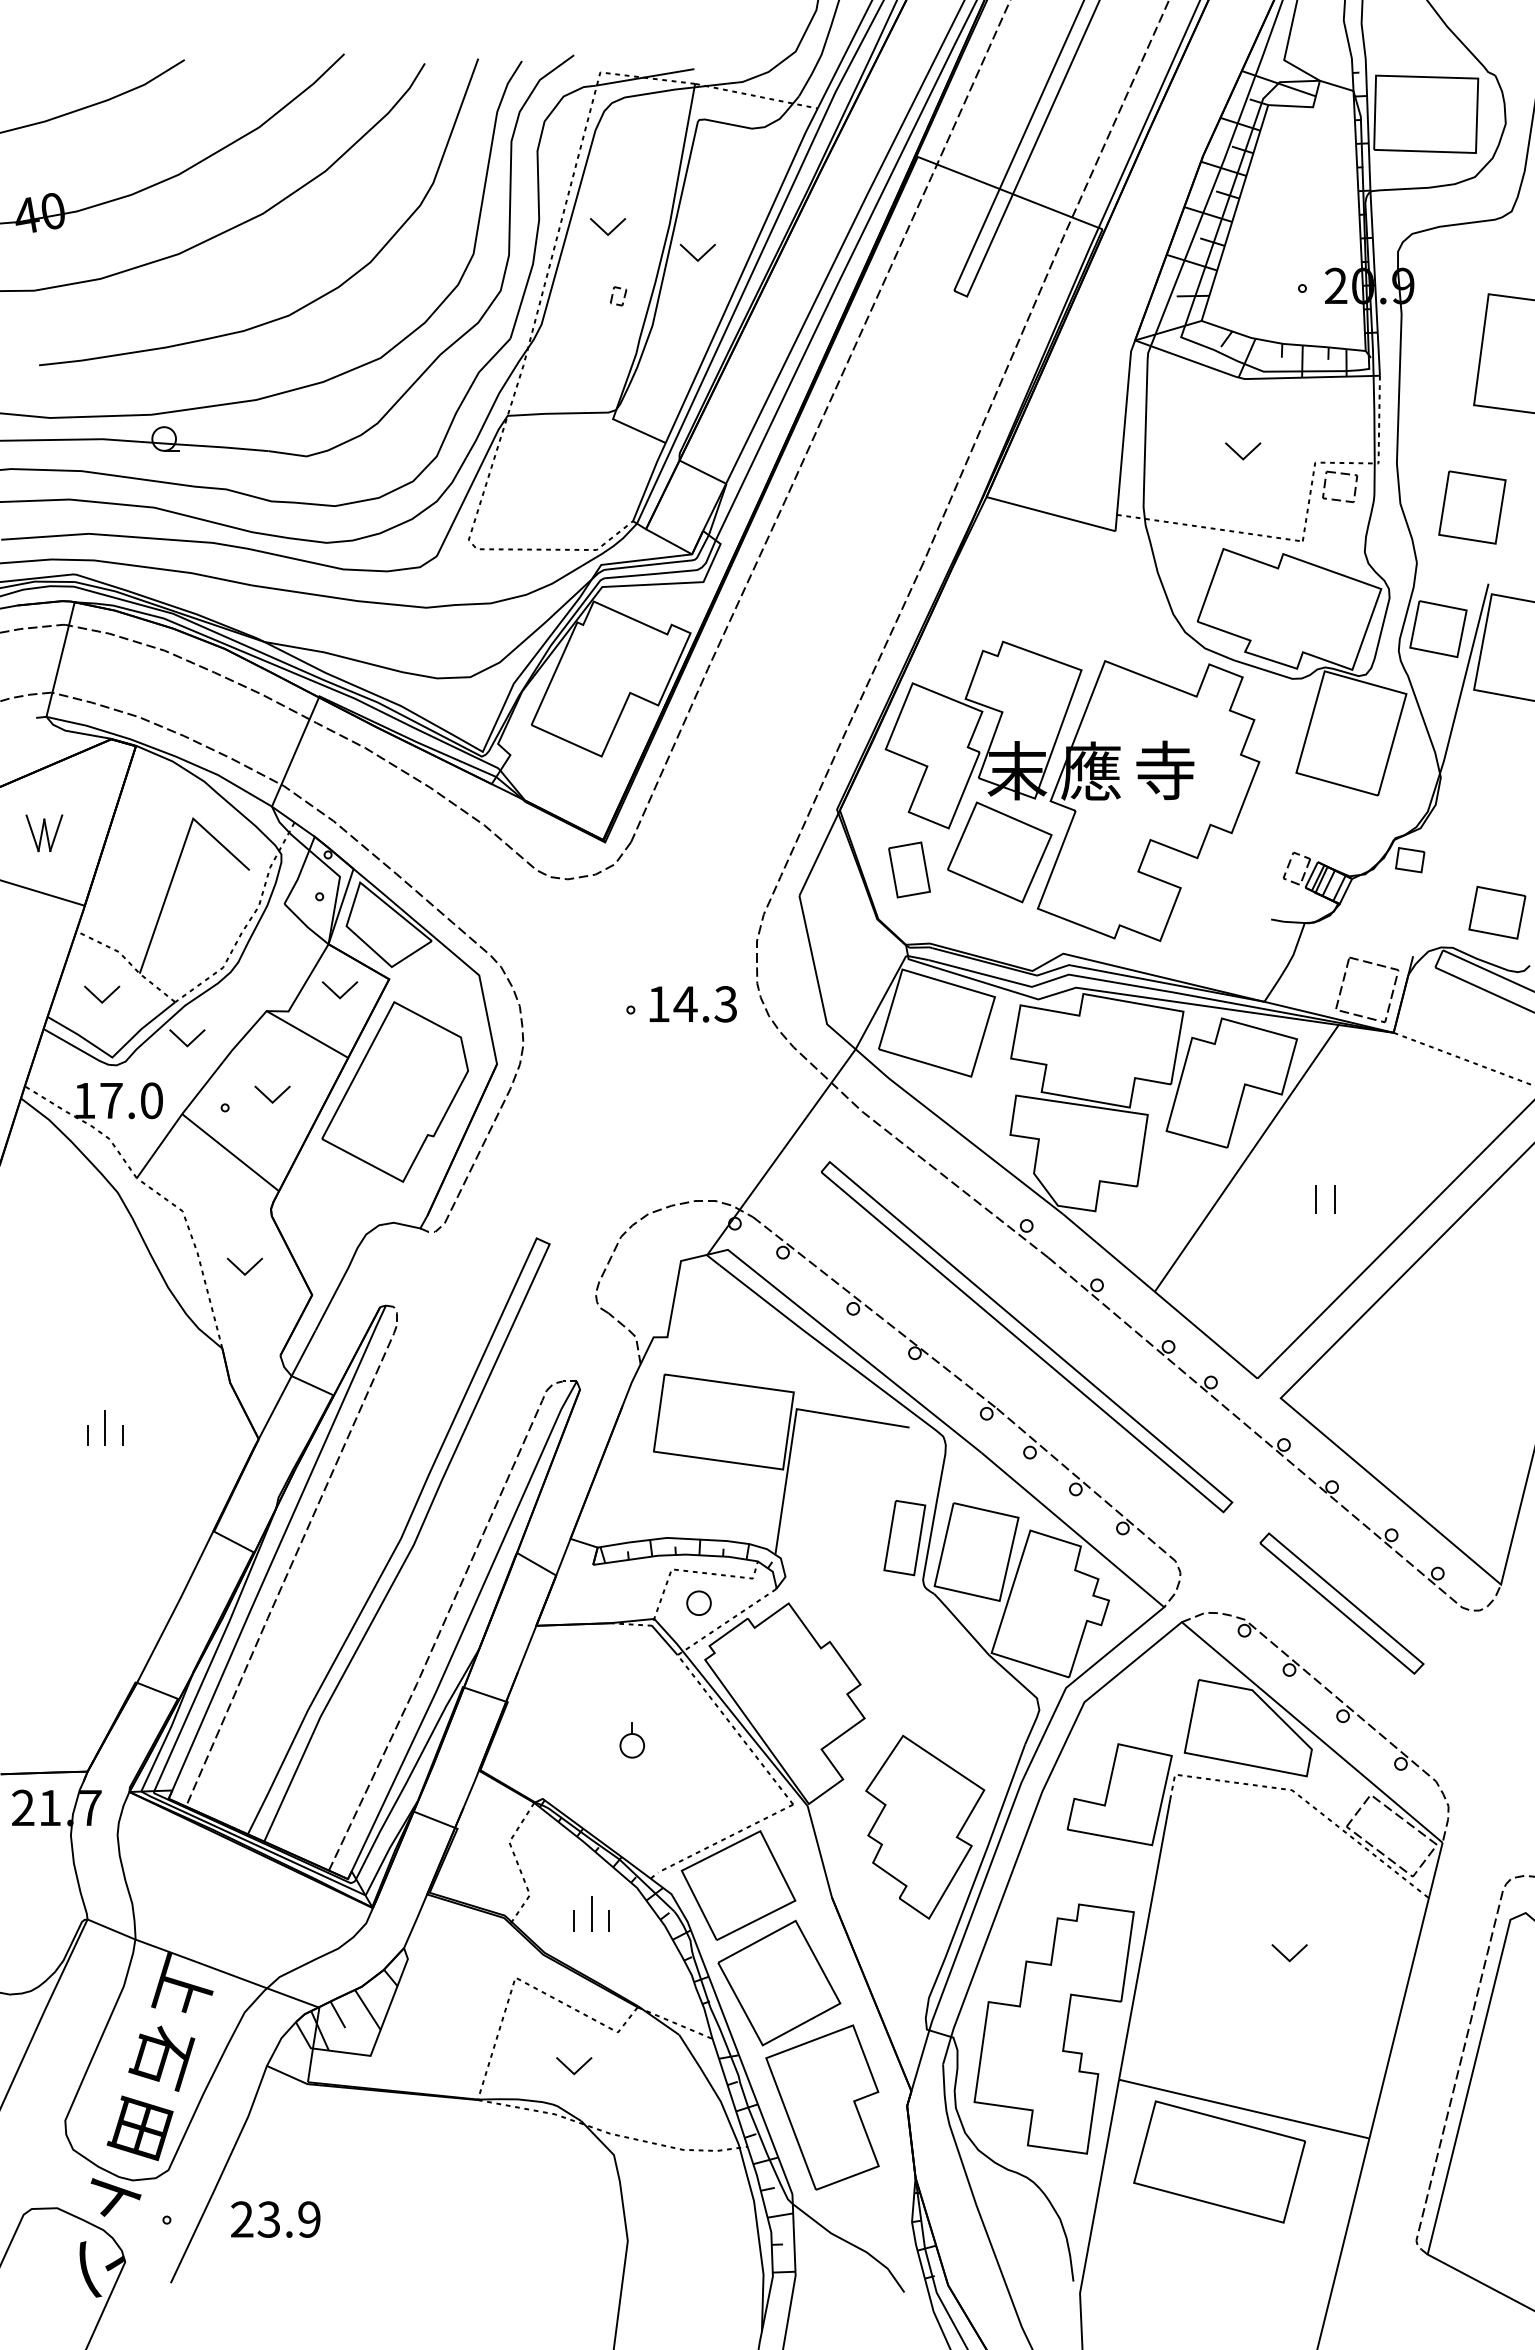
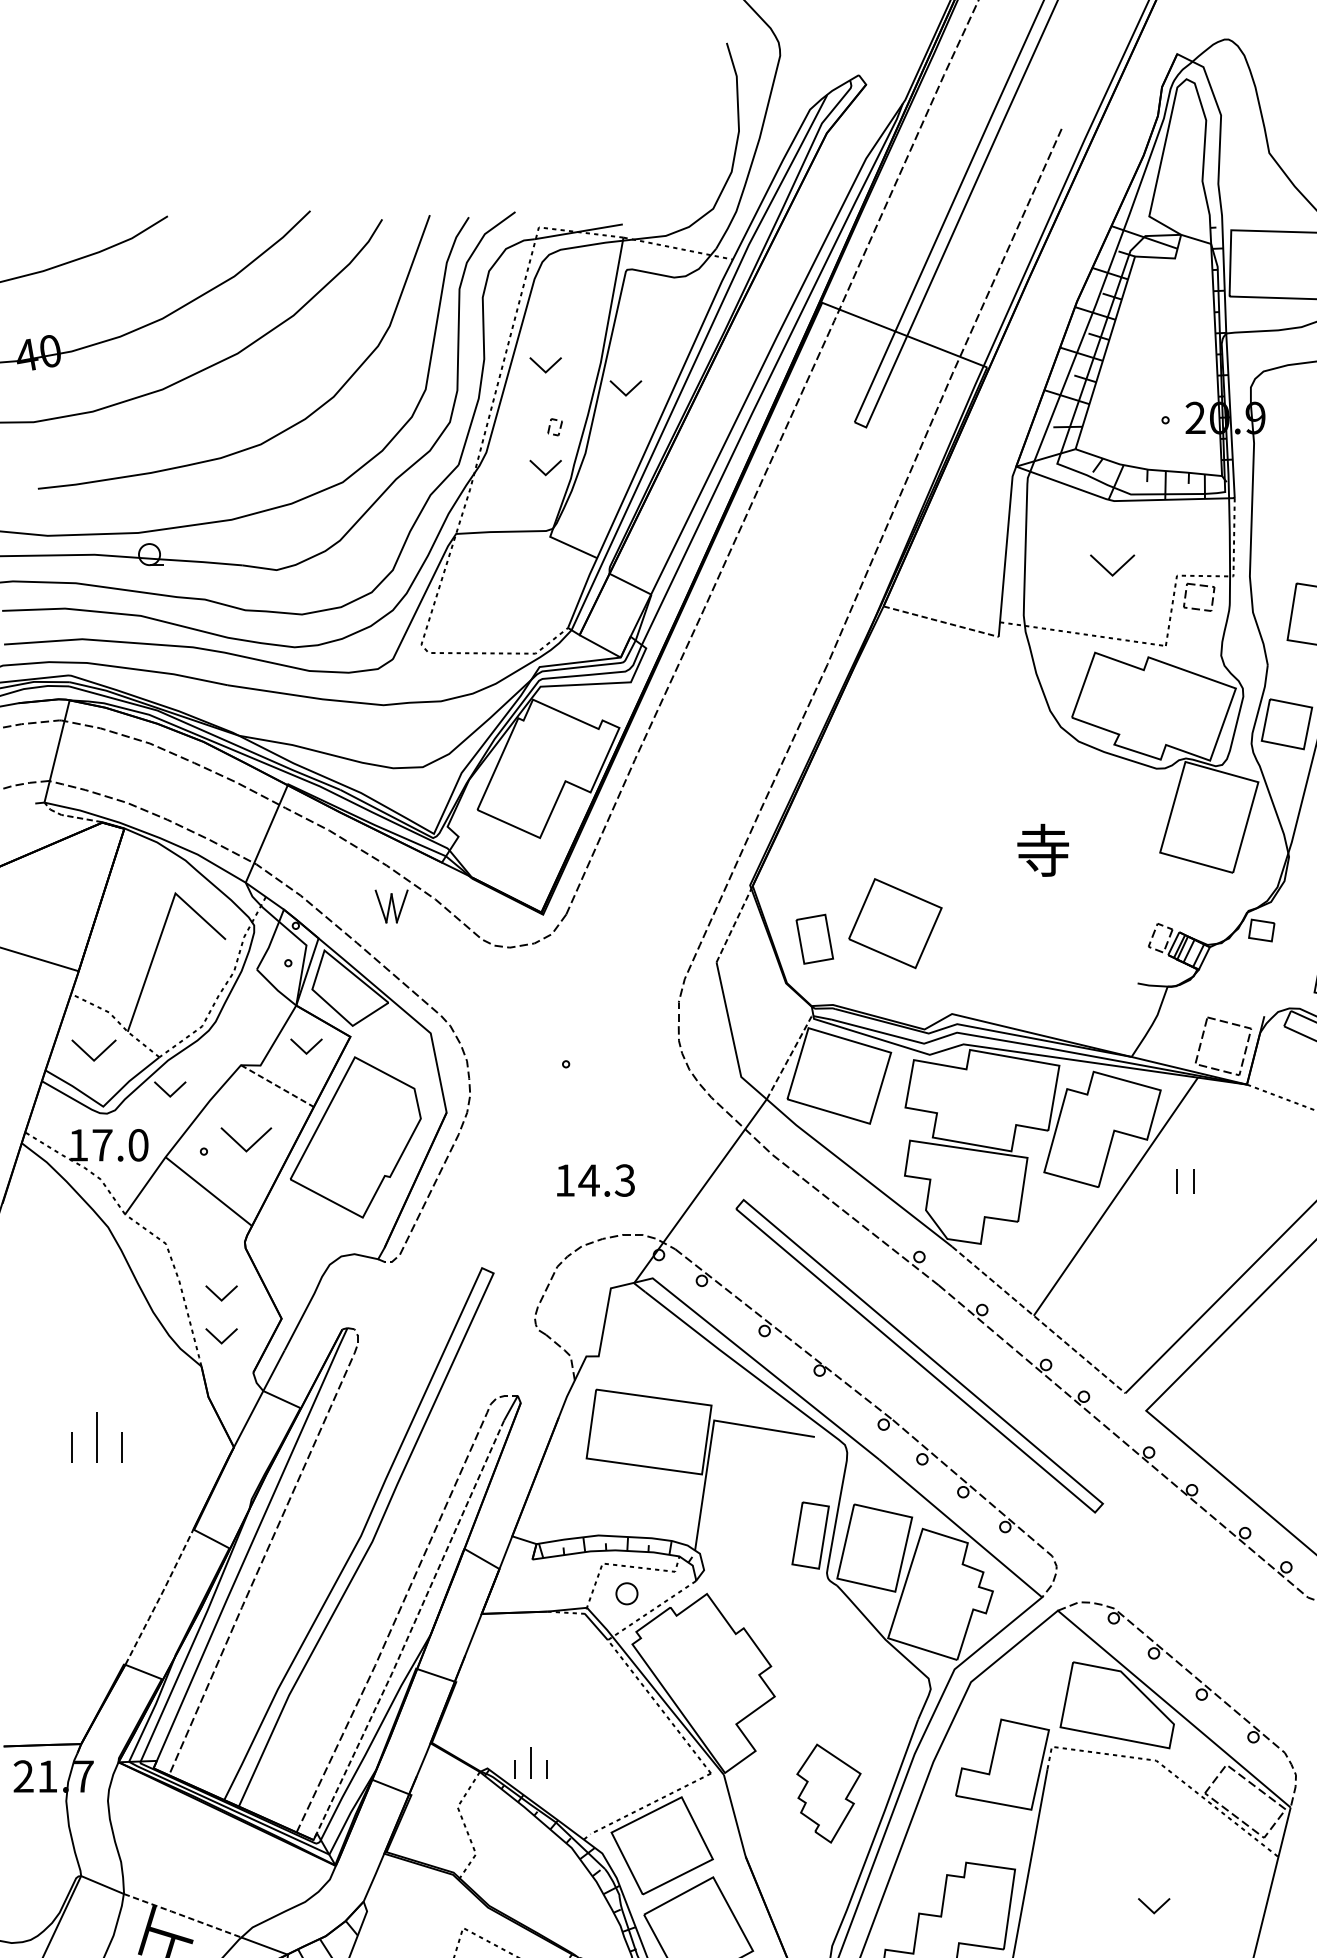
part: (608, 341) -> (546, 467), added
part: (1243, 451) -> (1112, 565), size x1.4
line: (1051, 514) -> (941, 621), solid -> dashed
line: (75, 732) -> (70, 816), solid -> dashed
part: (1072, 790) -> (960, 868), removed
part: (44, 833) -> (391, 906), moved
line: (819, 852) -> (734, 923), solid -> dashed
part: (102, 994) -> (94, 1050), size x1.4
line: (882, 1000) -> (790, 1055), solid -> dashed
text: (692, 1004) -> (595, 1180), moved
line: (307, 1034) -> (277, 1086), solid -> dashed
part: (272, 1094) -> (246, 1139), size x1.6
part: (1316, 1199) -> (1178, 1181), moved
line: (1160, 1296) -> (1038, 1319), solid -> dashed
part: (244, 1314) -> (221, 1336), added
part: (105, 1427) -> (97, 1436), size x1.6
part: (1341, 1603) -> (1200, 1594), removed
line: (175, 1607) -> (159, 1597), solid -> dashed
line: (456, 1646) -> (410, 1632), solid -> dashed
part: (631, 1740) -> (566, 1716), removed
part: (925, 1826) -> (829, 1793), size x0.6
part: (591, 1913) -> (530, 1762), moved
line: (200, 1963) -> (181, 1915), solid -> dashed

